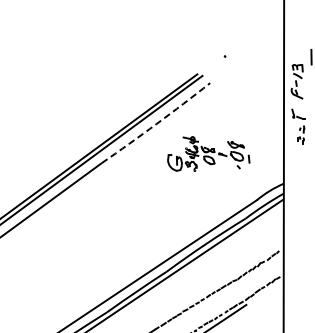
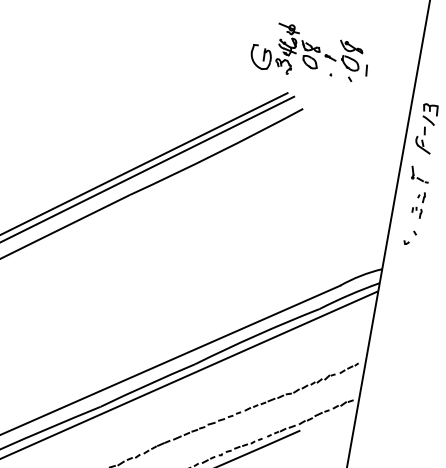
arc: (156, 124) -> (217, 153), dashed -> solid
part: (208, 153) -> (310, 52), moved
part: (298, 158) -> (409, 237), added

